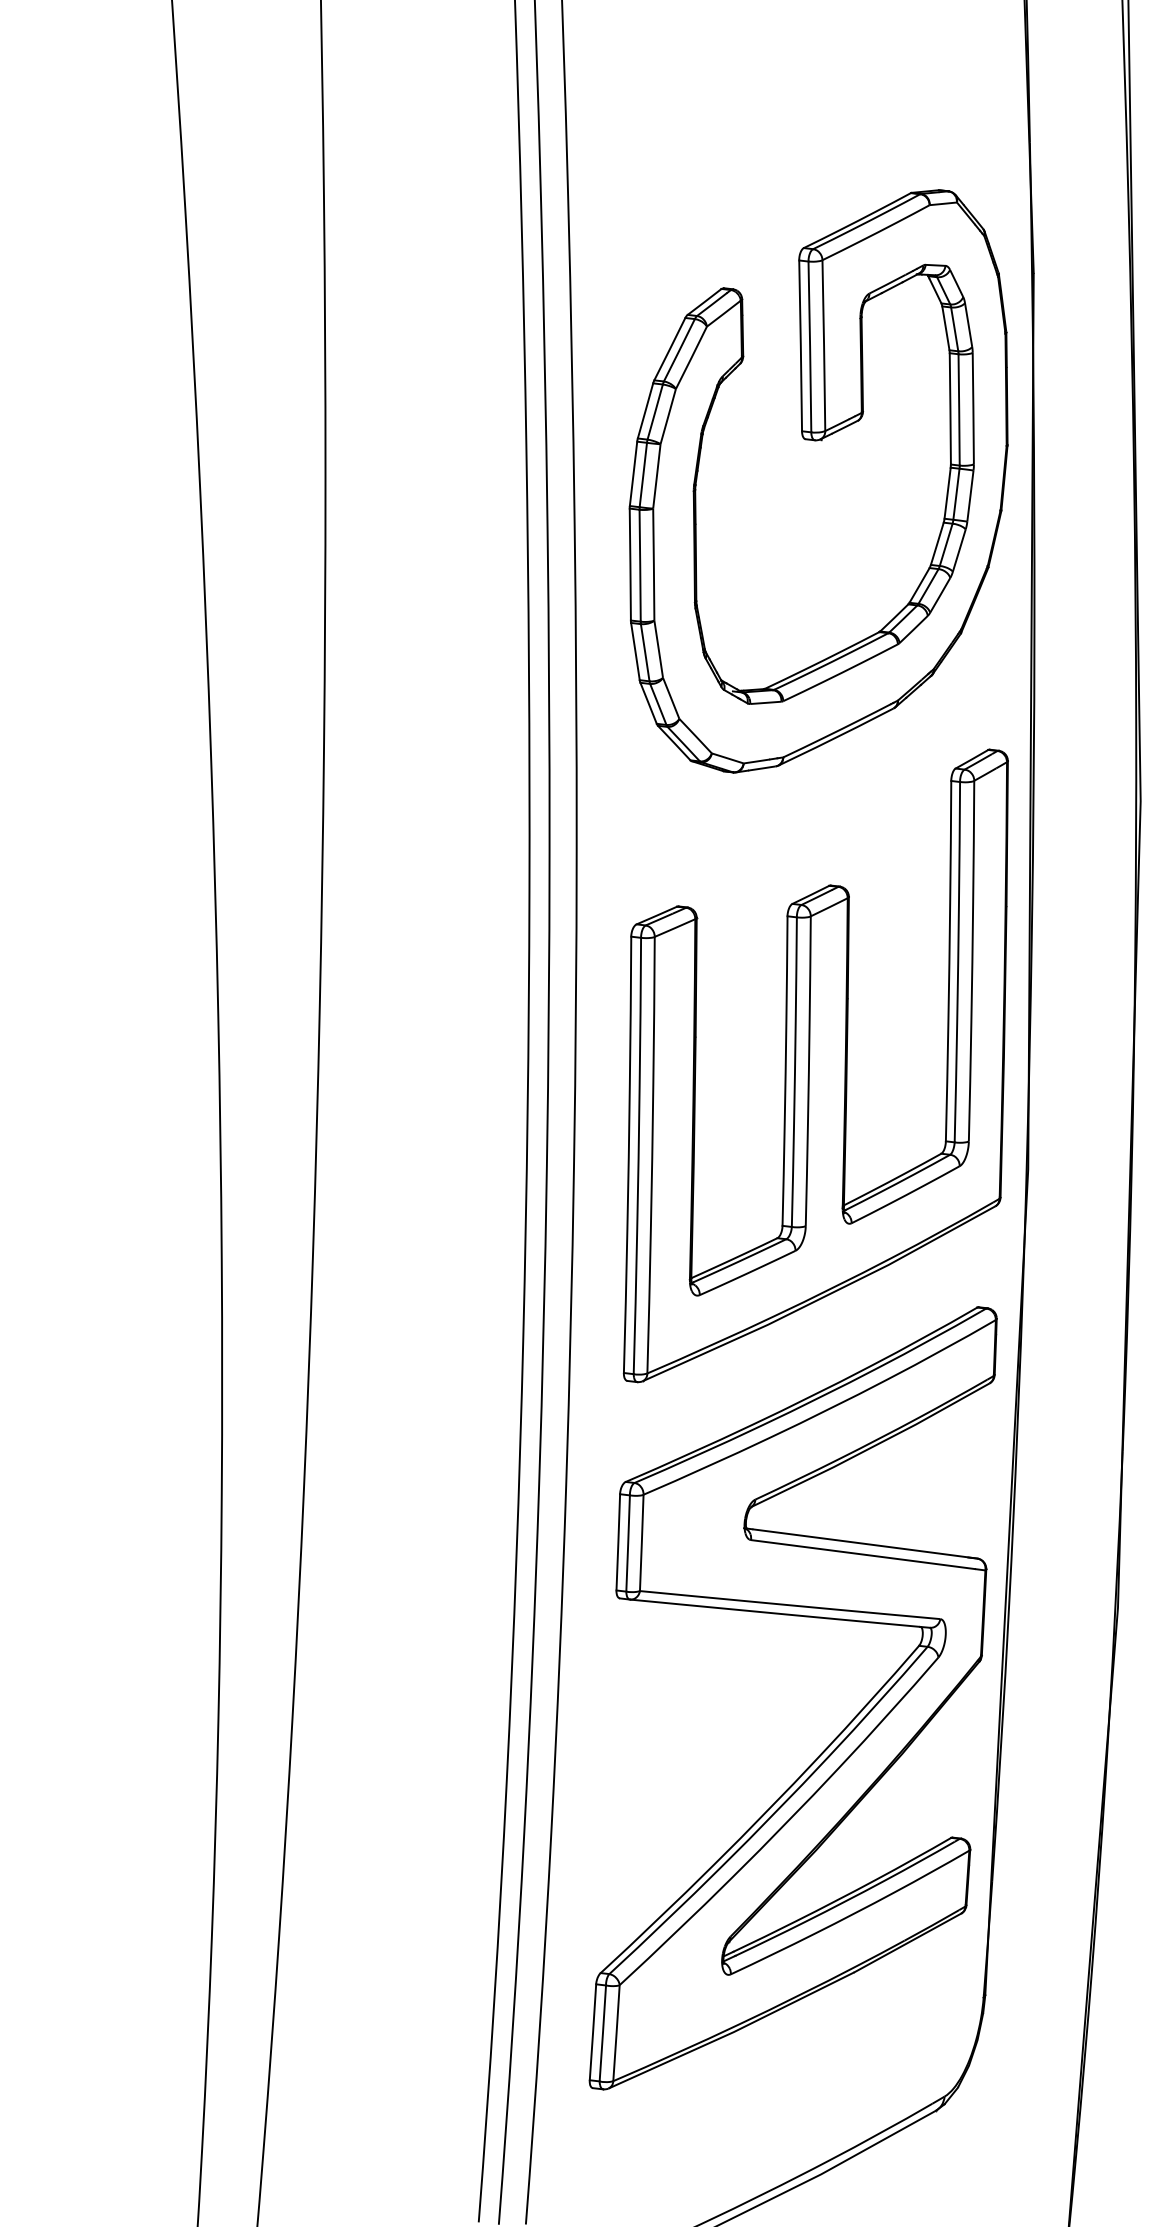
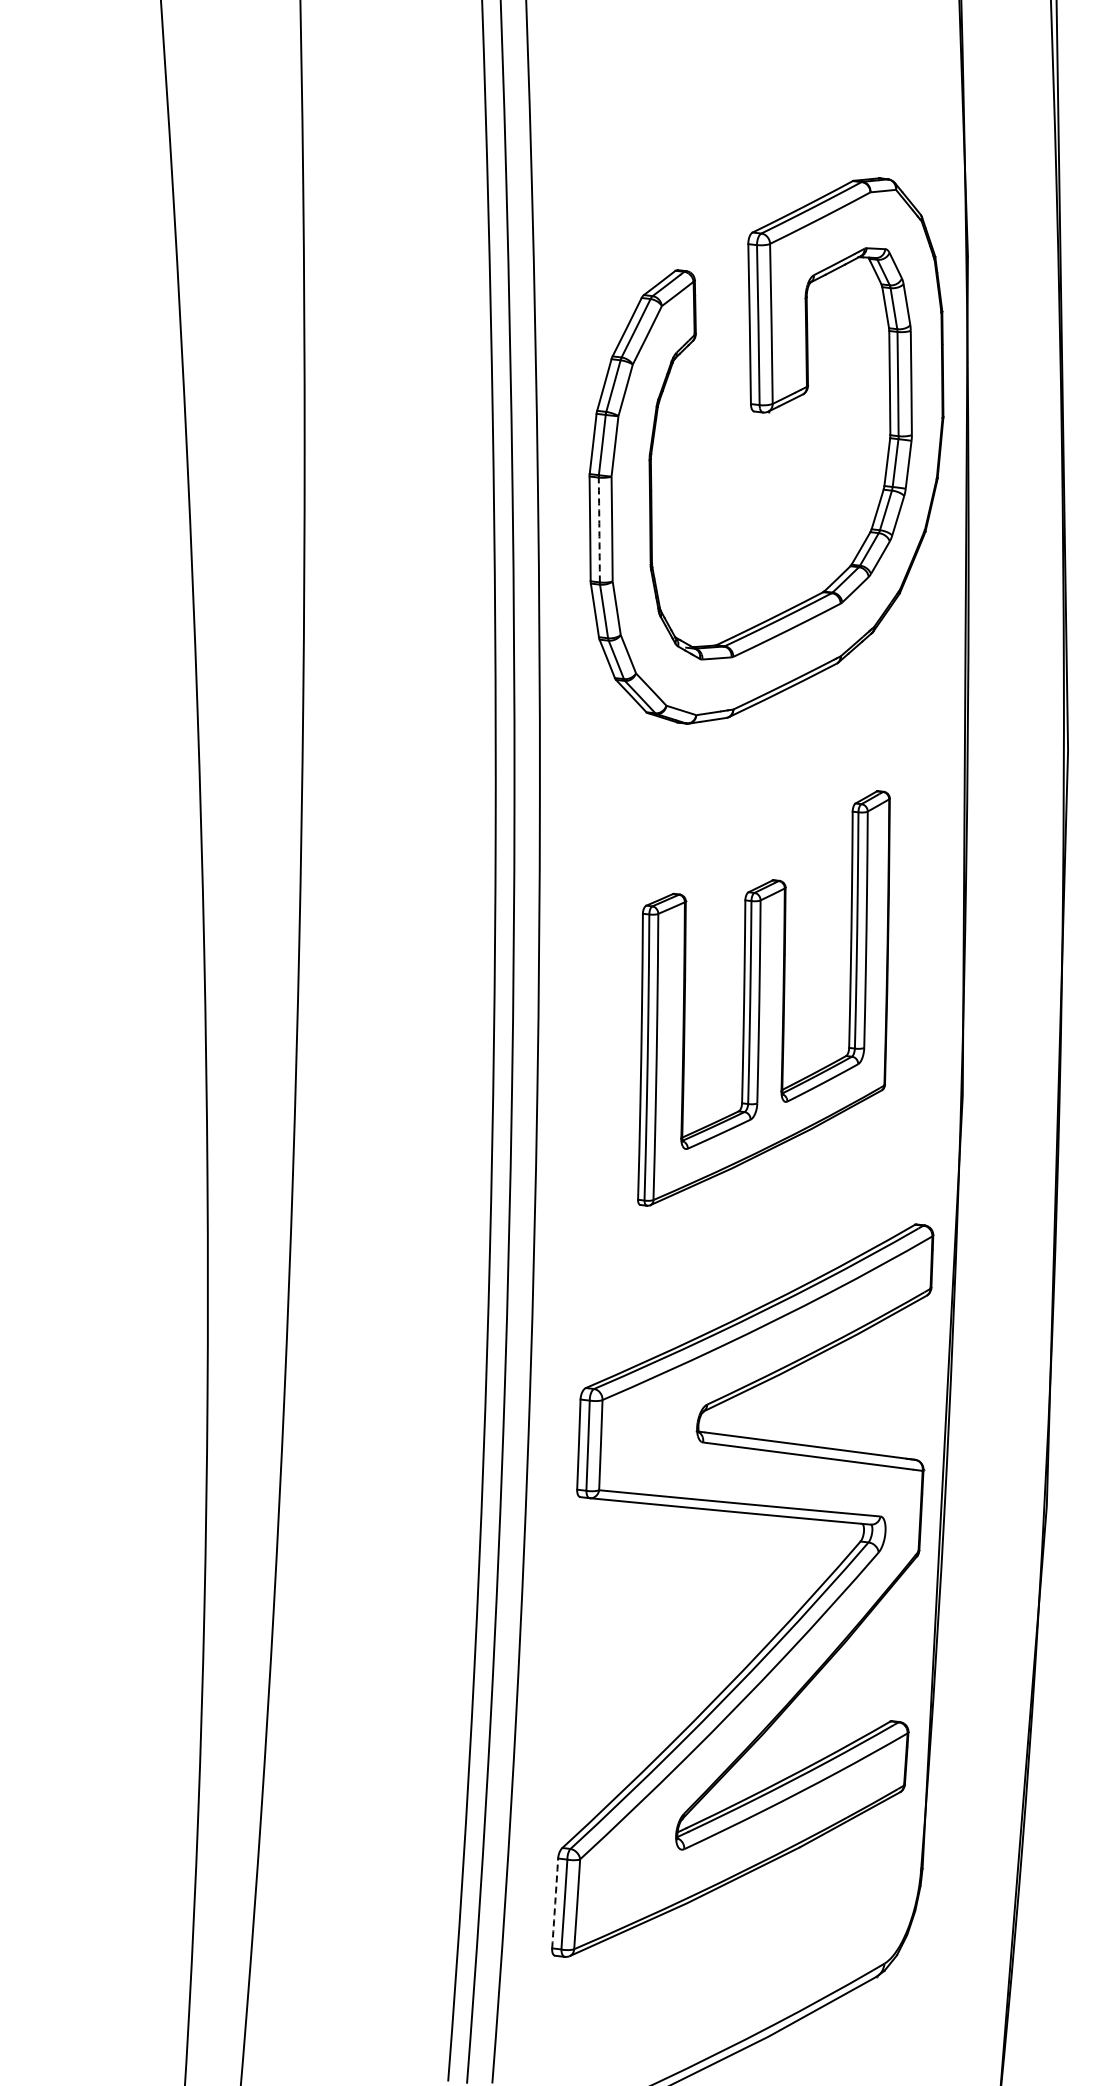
arc: (640, 566) -> (599, 530), solid -> dashed
part: (815, 1065) -> (763, 998), size x0.7
arc: (593, 2032) -> (555, 1903), solid -> dashed

